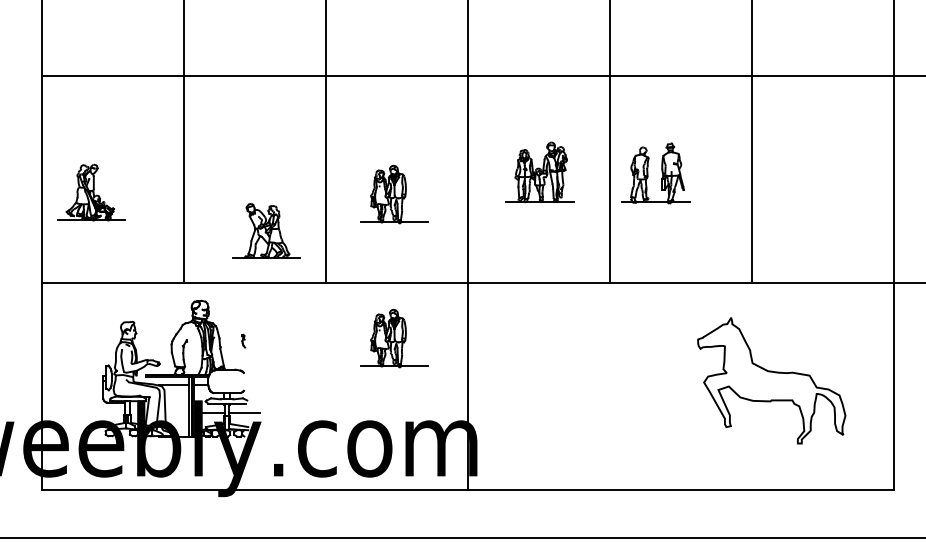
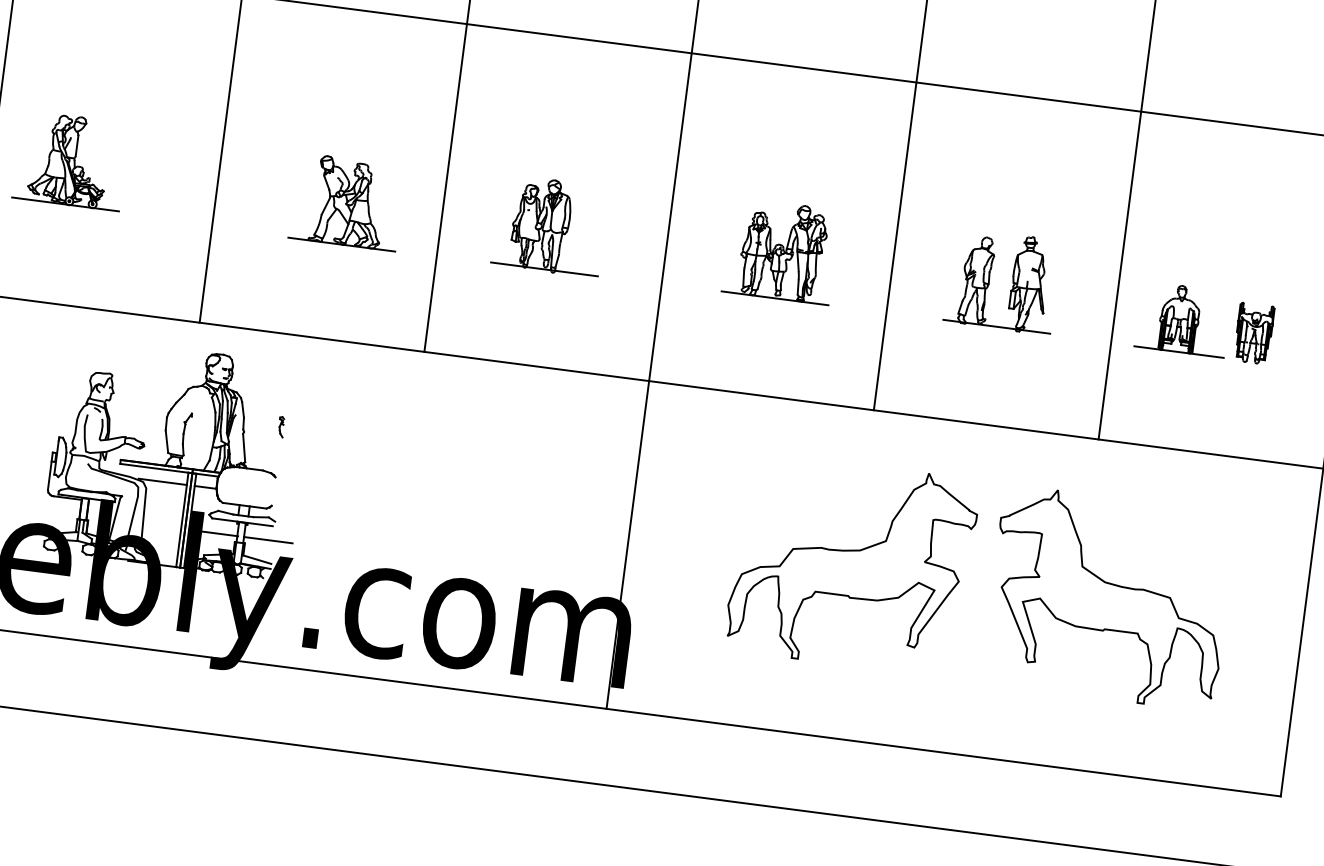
part: (539, 172) -> (780, 251), moved
part: (661, 172) -> (1011, 281), moved
part: (809, 201) -> (1205, 322), added
part: (266, 230) -> (347, 201), moved
part: (394, 338) -> (520, 453), removed
curve: (605, 373) -> (847, 552), added

